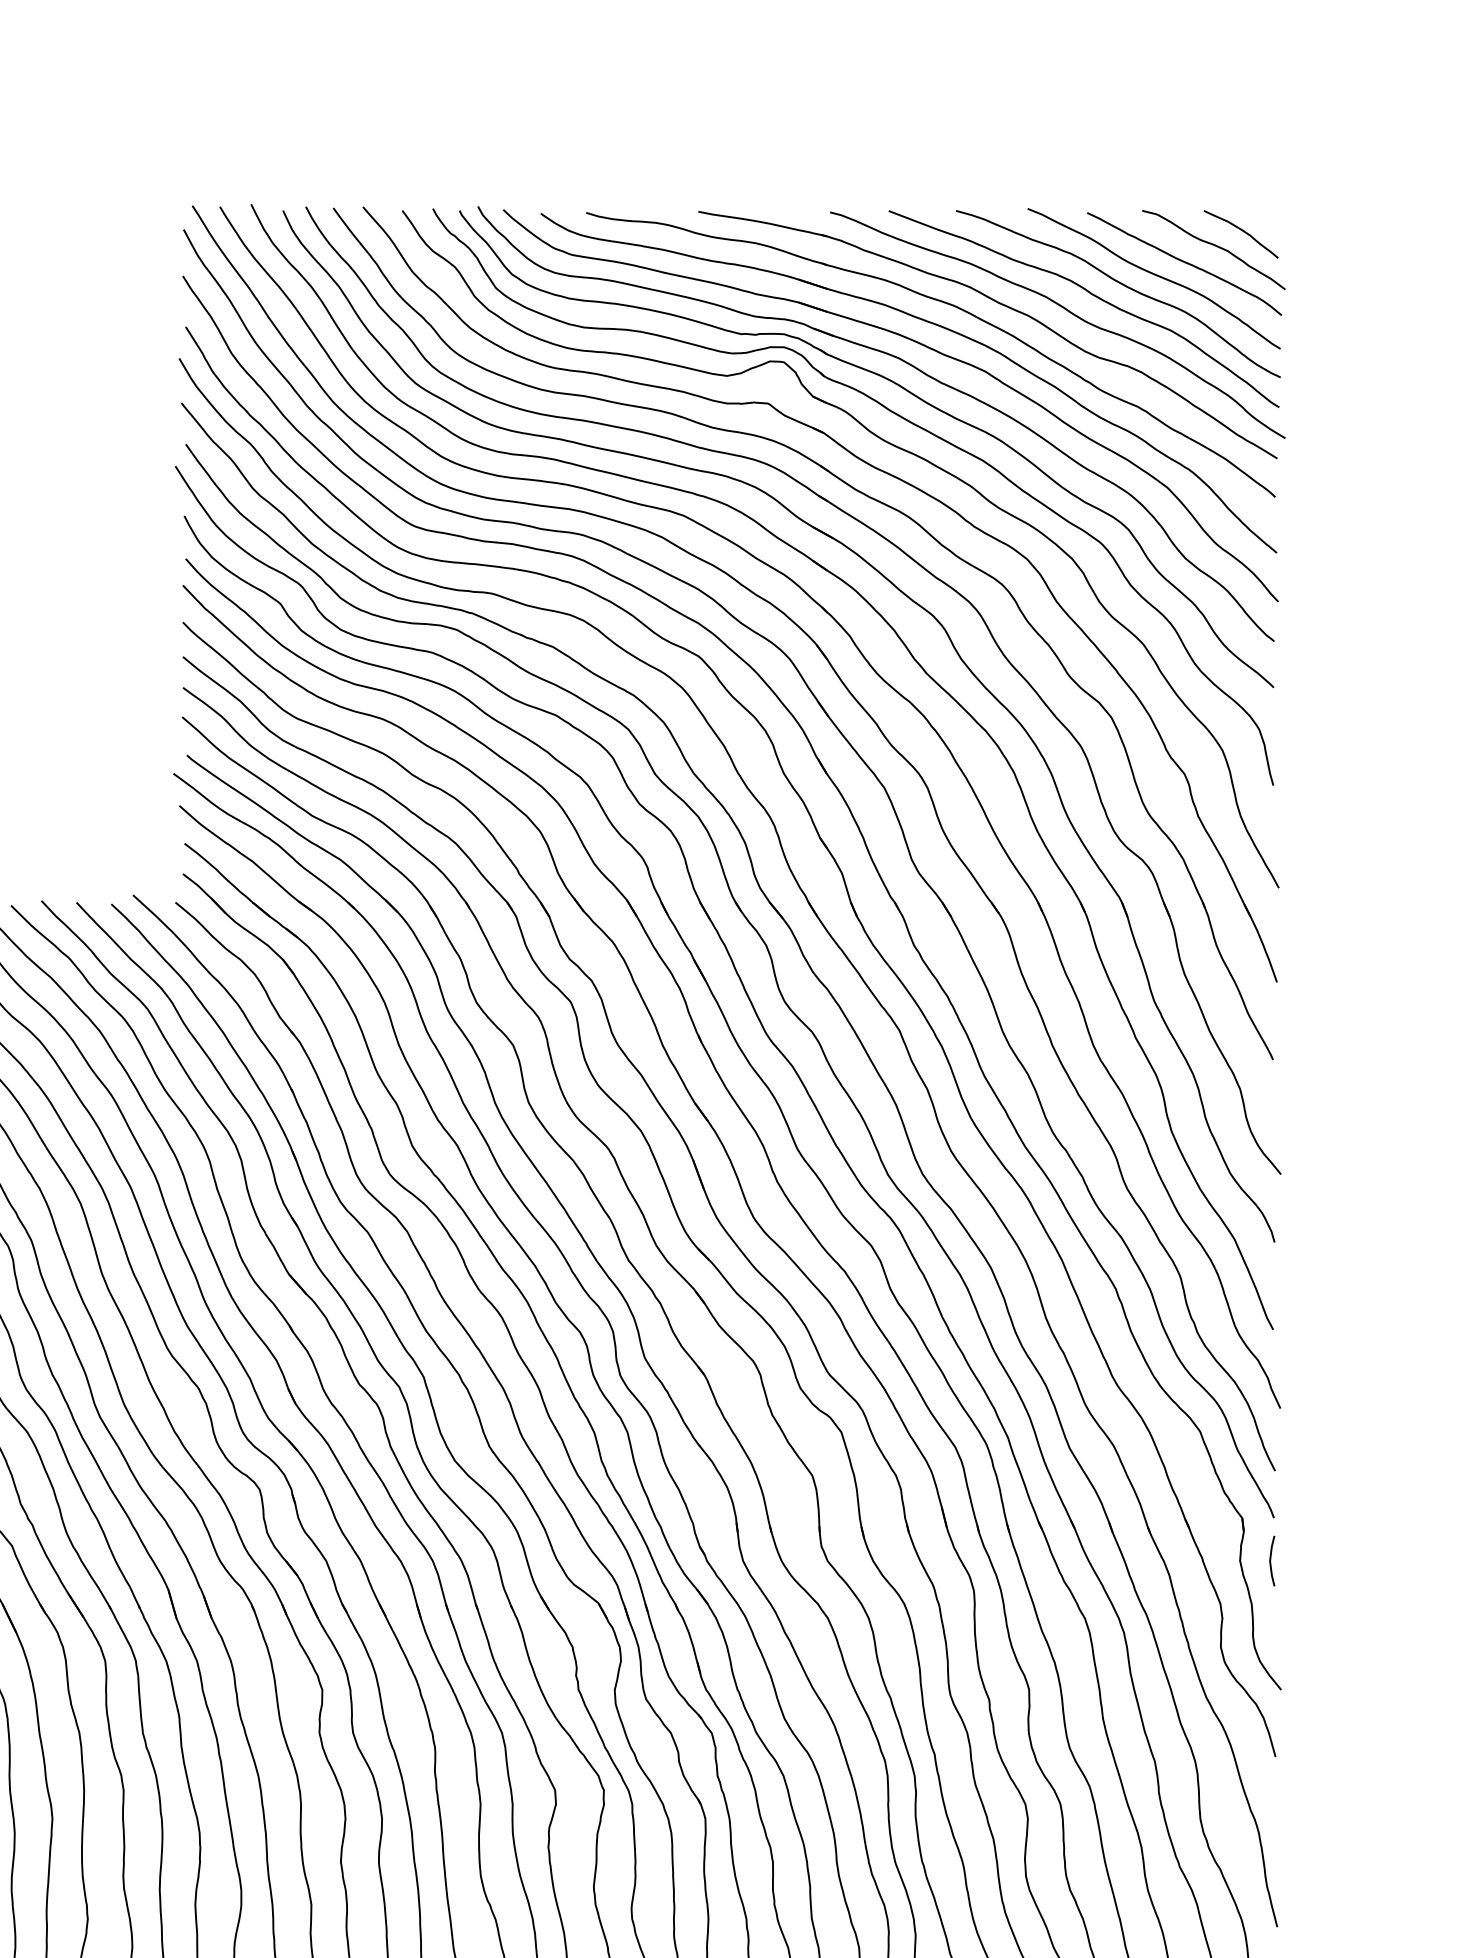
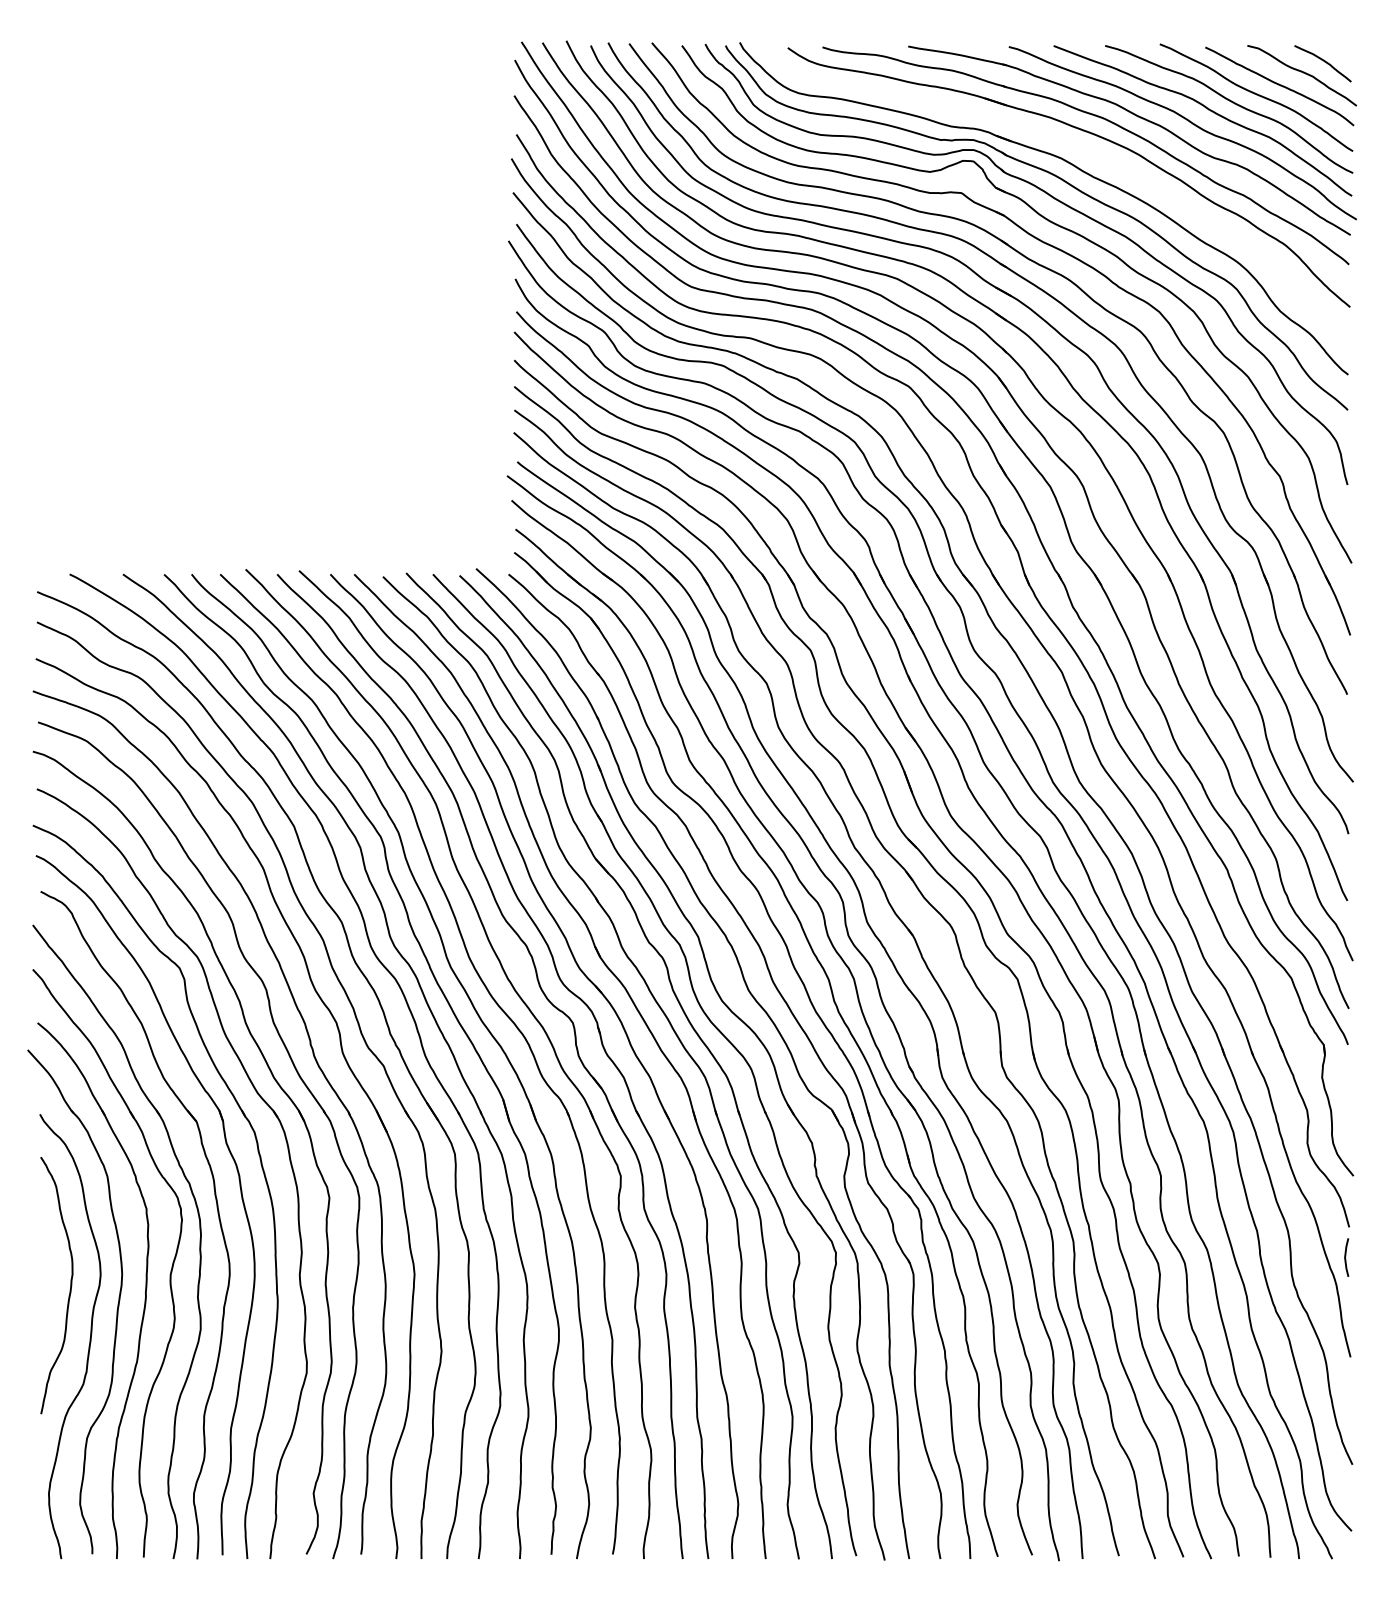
part: (919, 345) -> (1077, 148), removed
line: (1271, 1559) -> (1346, 1256), moved

